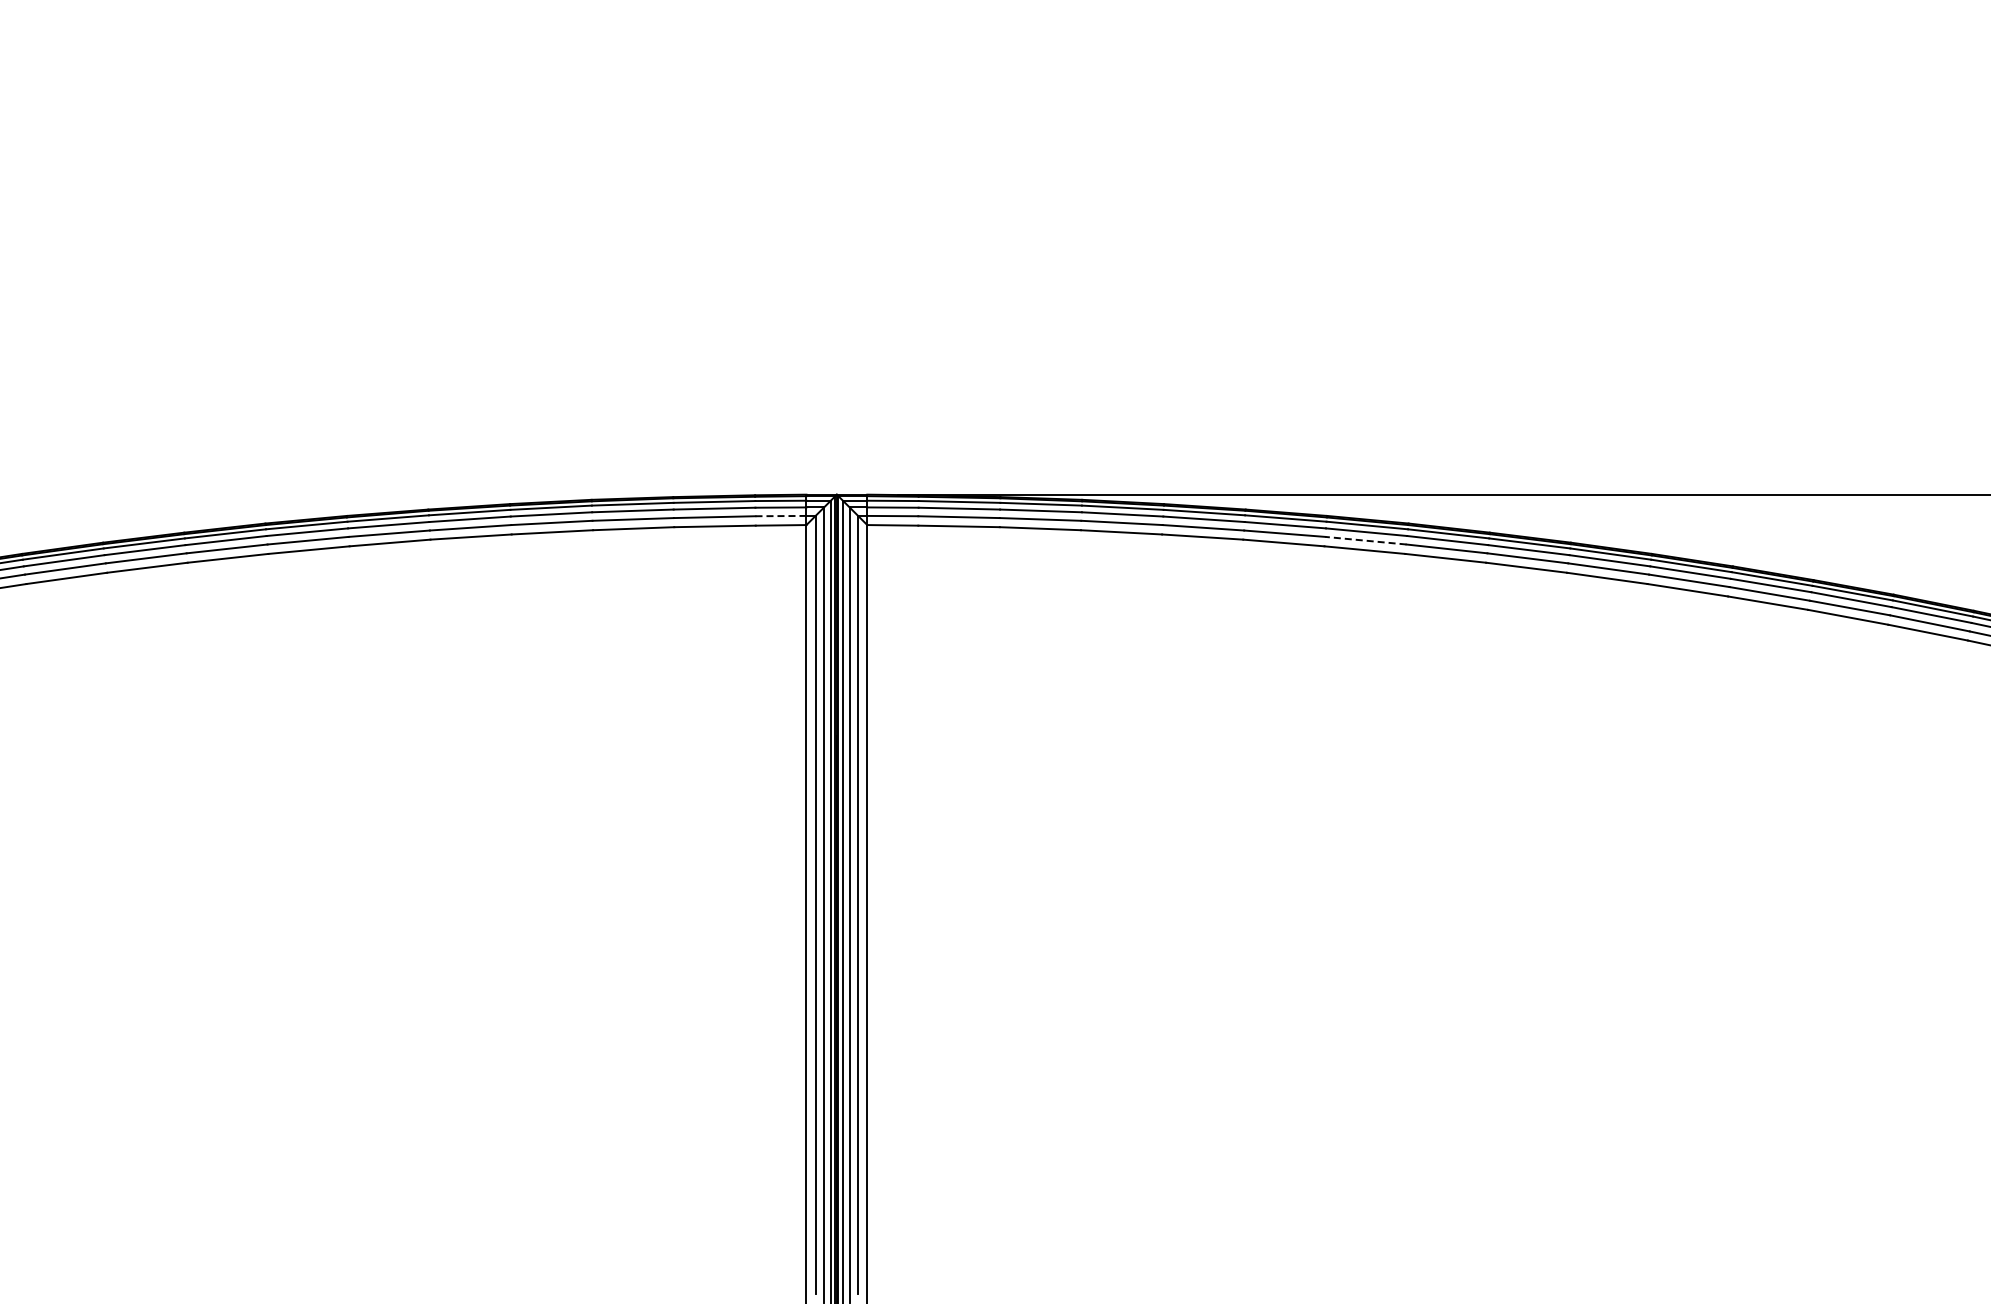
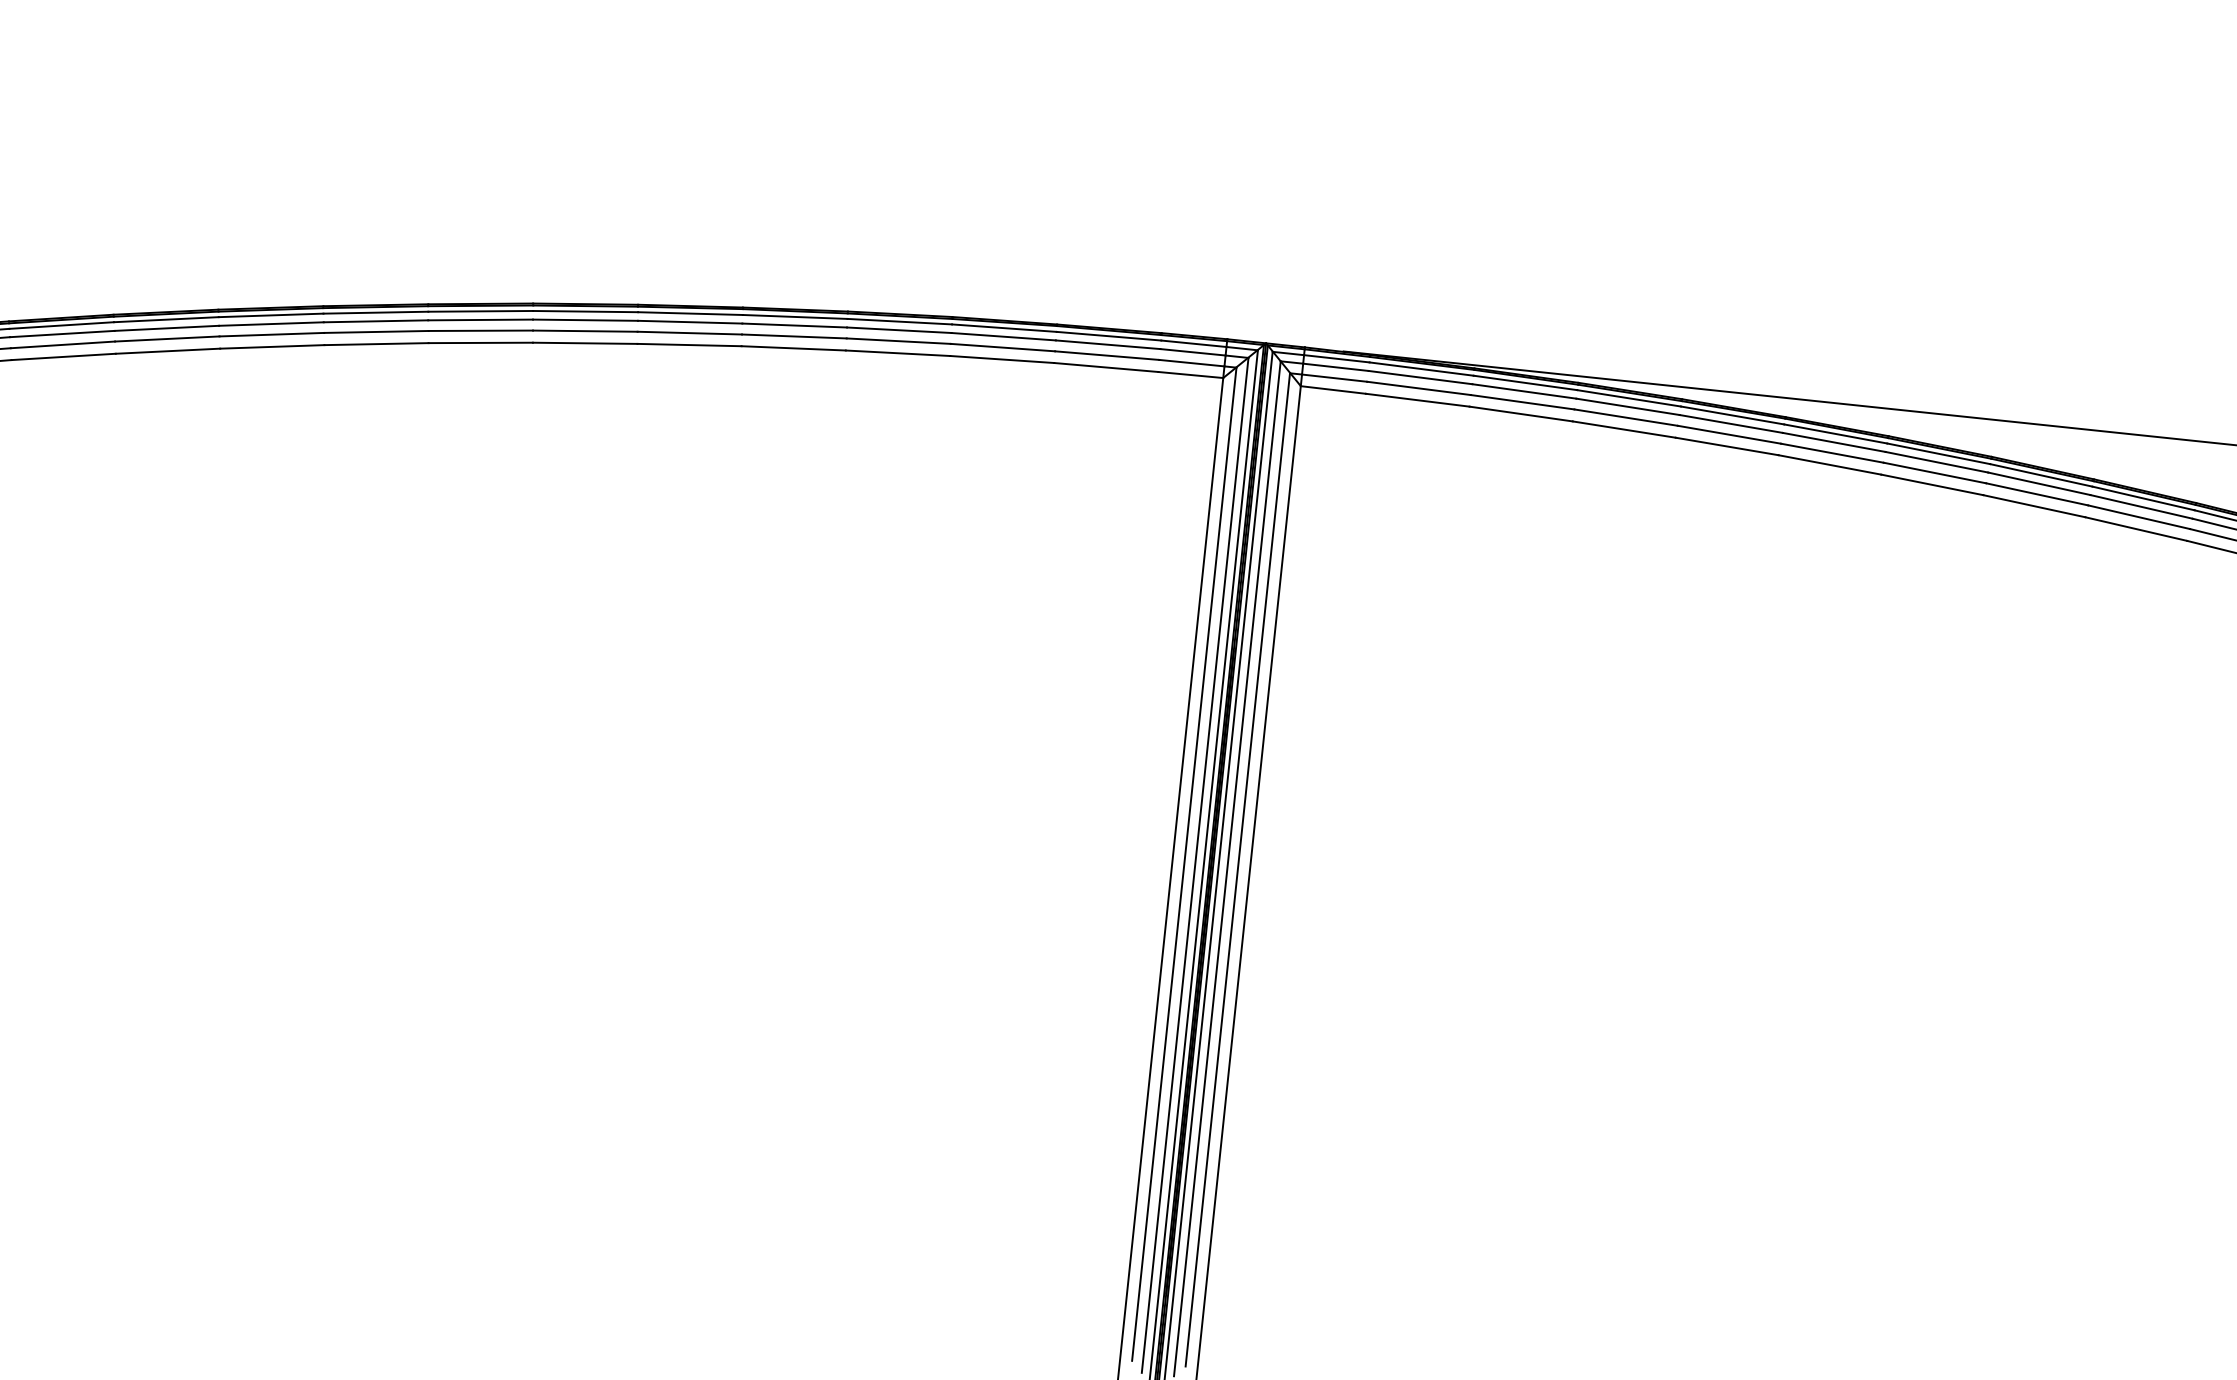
line: (780, 516) -> (1191, 363), dashed -> solid
line: (1365, 540) -> (1934, 472), dashed -> solid

